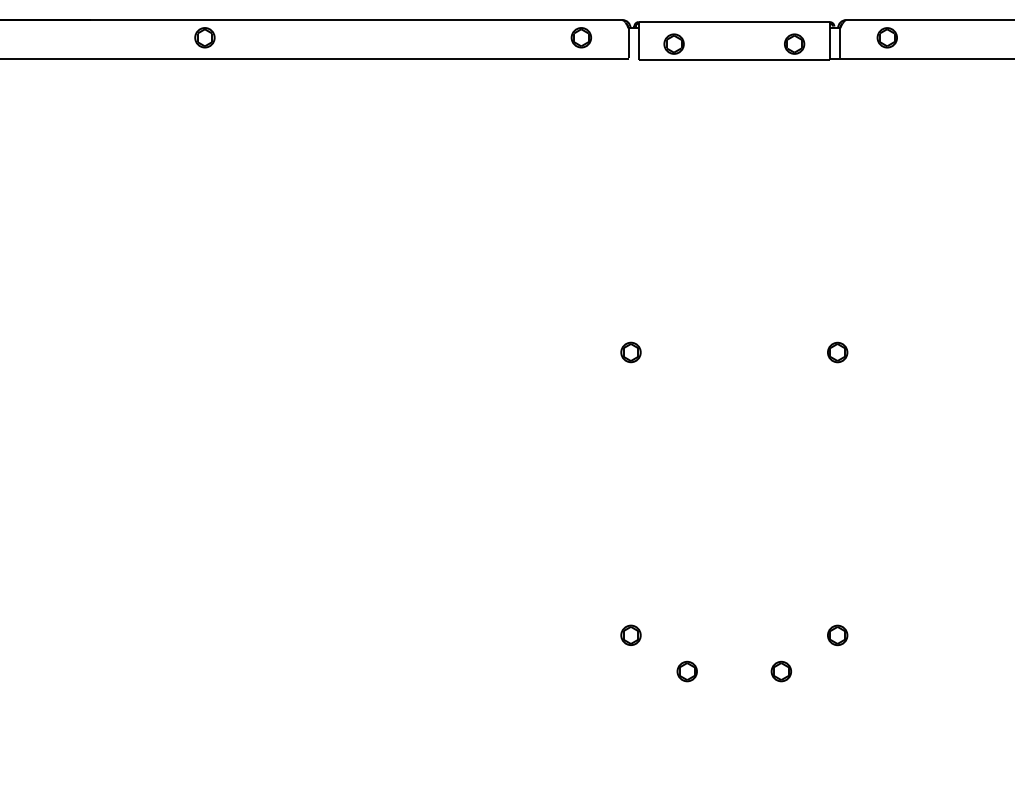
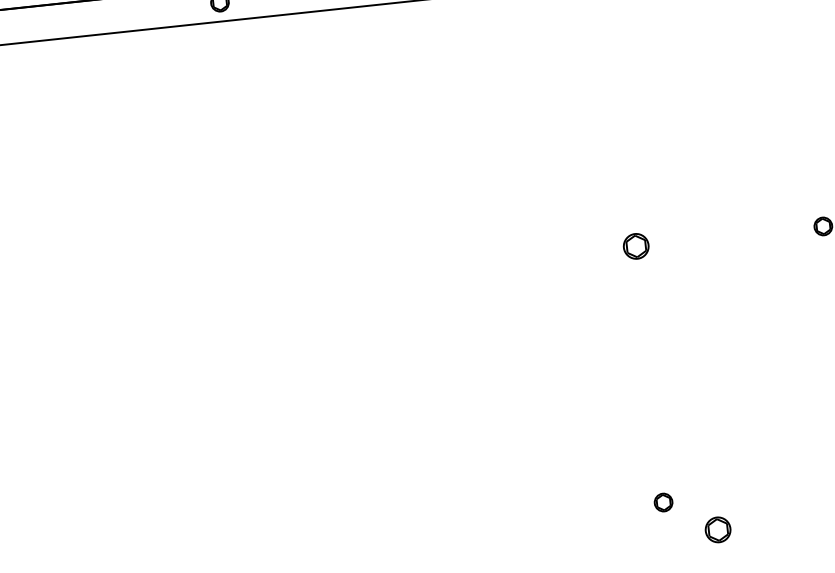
part: (630, 352) -> (635, 246), size x1.4
part: (686, 671) -> (717, 529), size x1.4
part: (781, 671) -> (803, 520), removed

